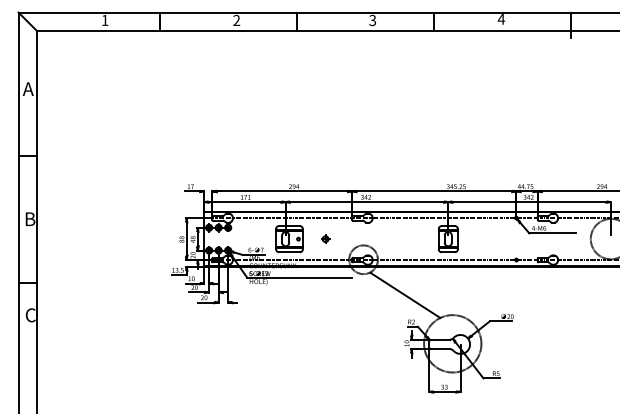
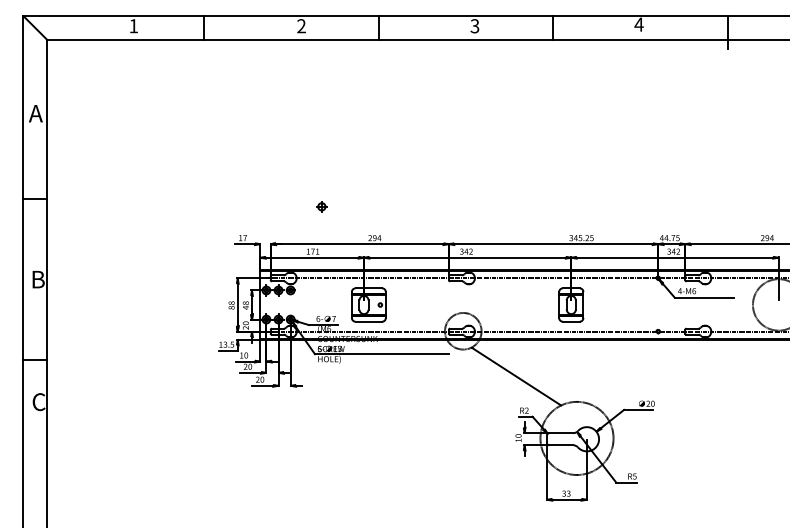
part: (325, 238) -> (321, 205), moved

